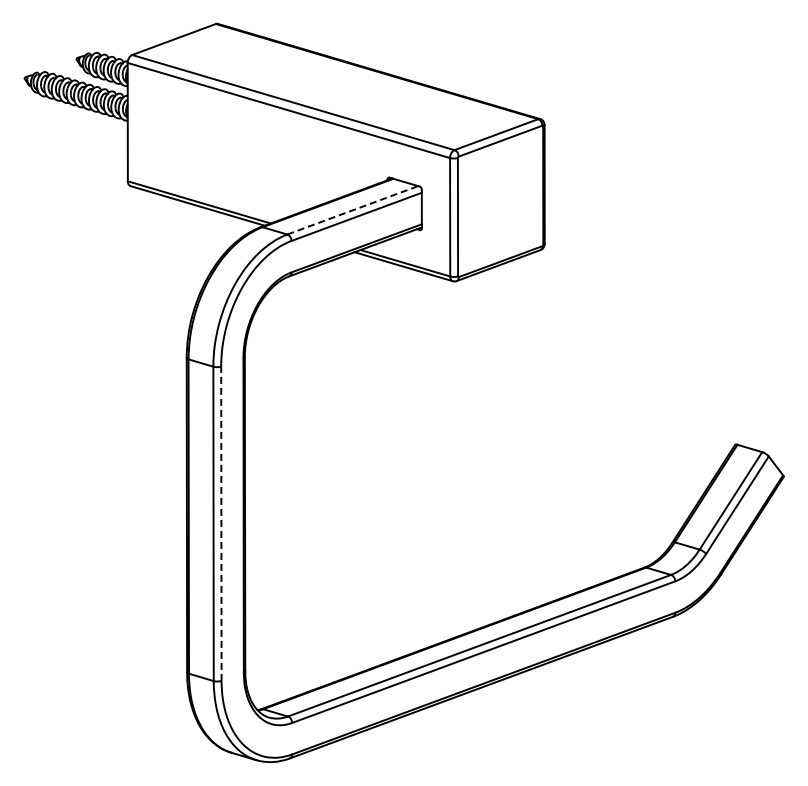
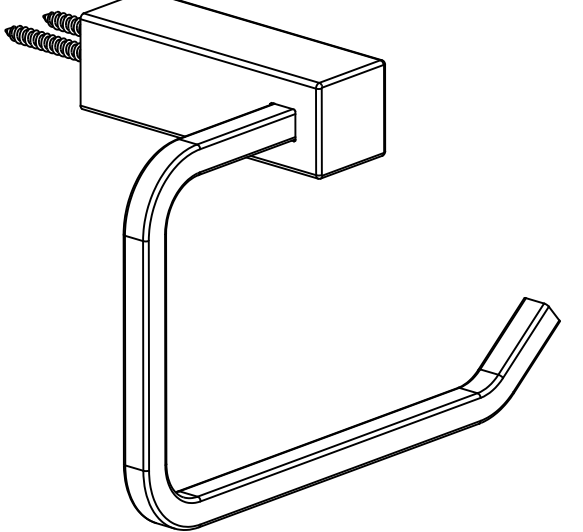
line: (352, 210) -> (244, 126), dashed -> solid
line: (221, 523) -> (149, 355), dashed -> solid

